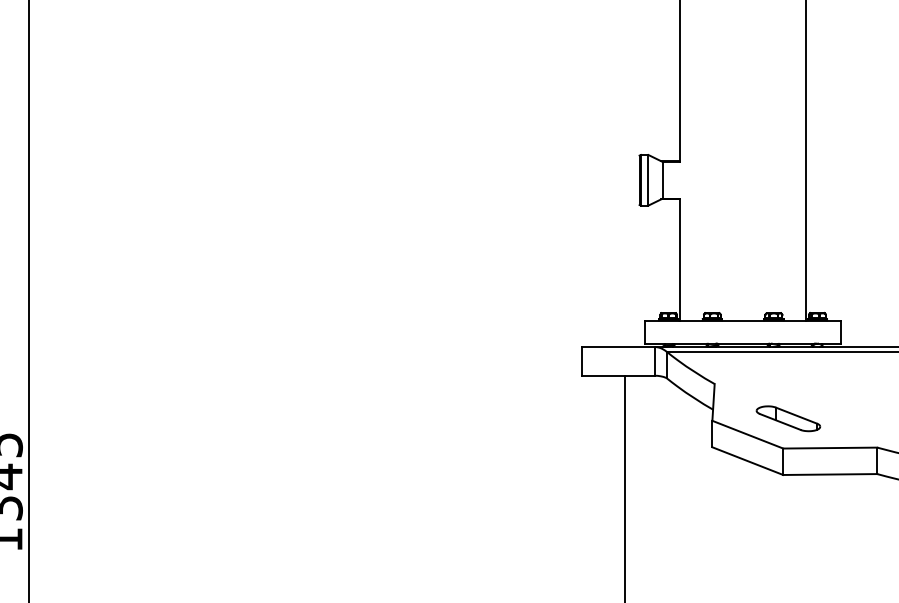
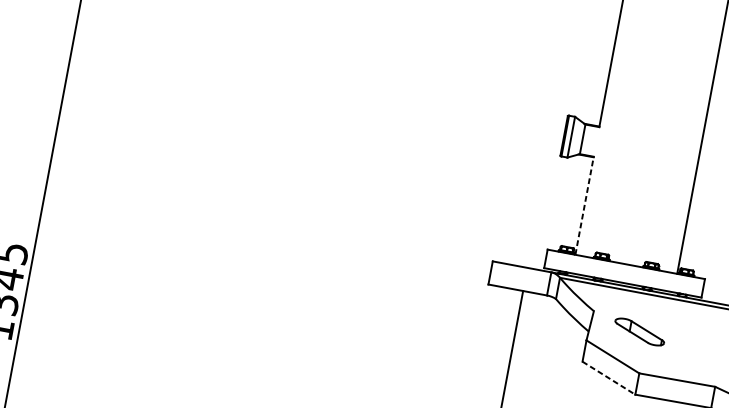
line: (679, 259) -> (584, 205), solid -> dashed
part: (788, 418) -> (639, 331), moved
line: (748, 461) -> (609, 378), solid -> dashed

